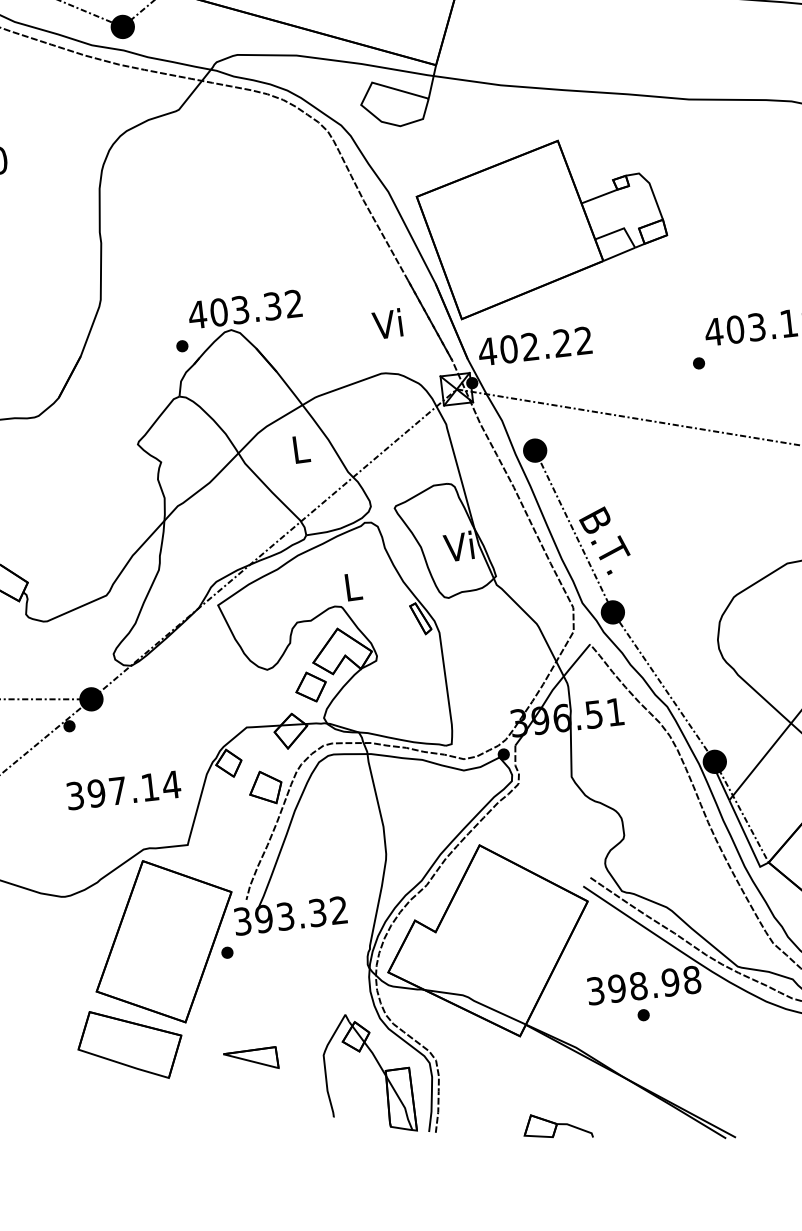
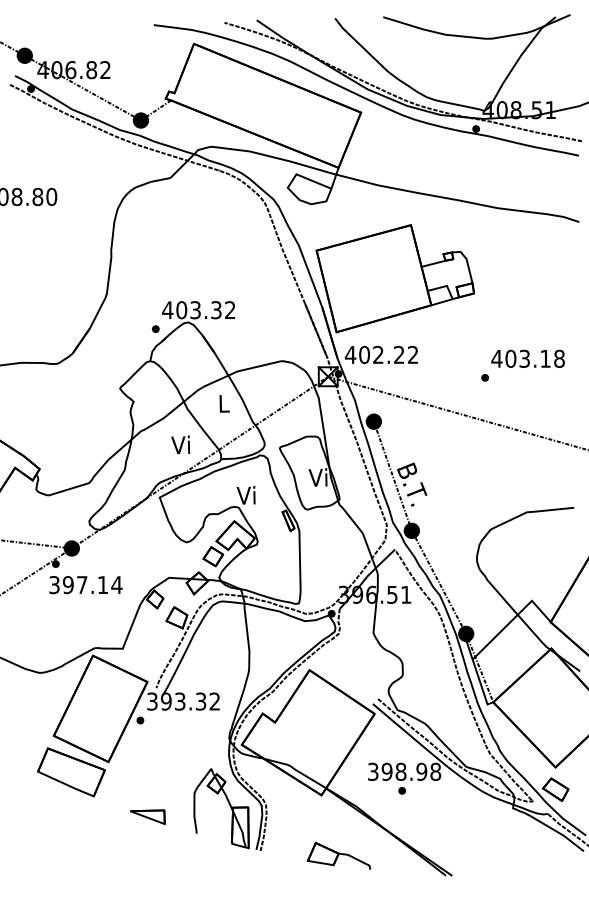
text: (387, 323) -> (180, 444), moved
text: (350, 587) -> (245, 495), L -> Vi
text: (123, 791) -> (85, 585), moved
part: (250, 1060) -> (147, 817), moved
part: (556, 1126) -> (338, 855), size x1.43

